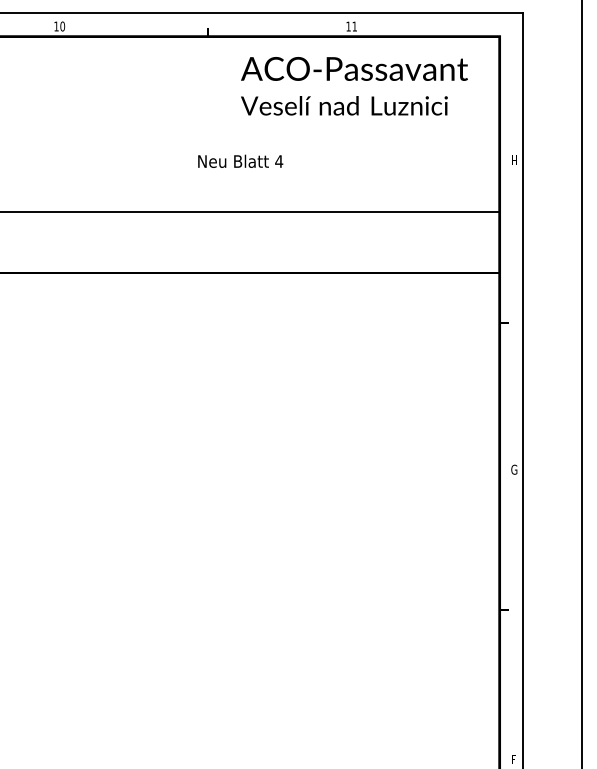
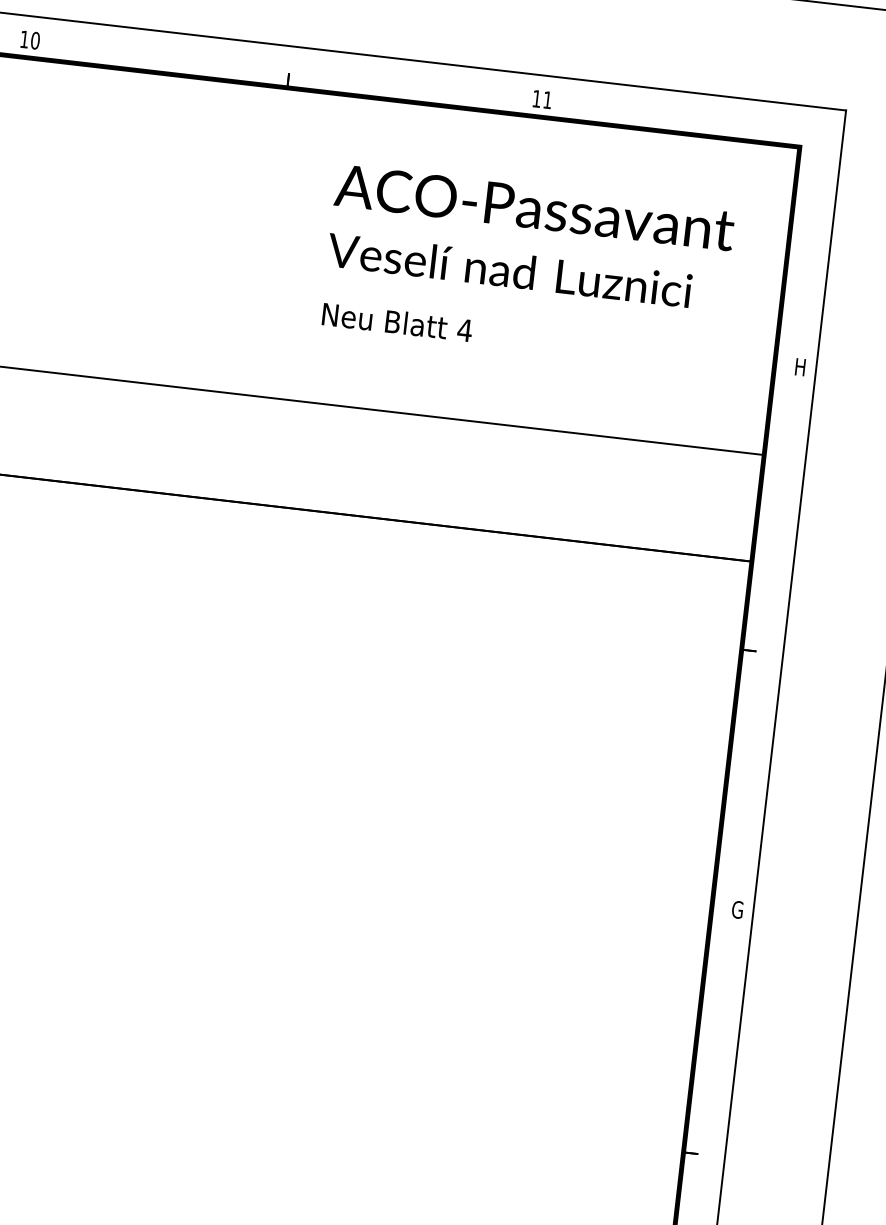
text: (354, 86) -> (531, 238), moved
text: (240, 160) -> (397, 320), moved

